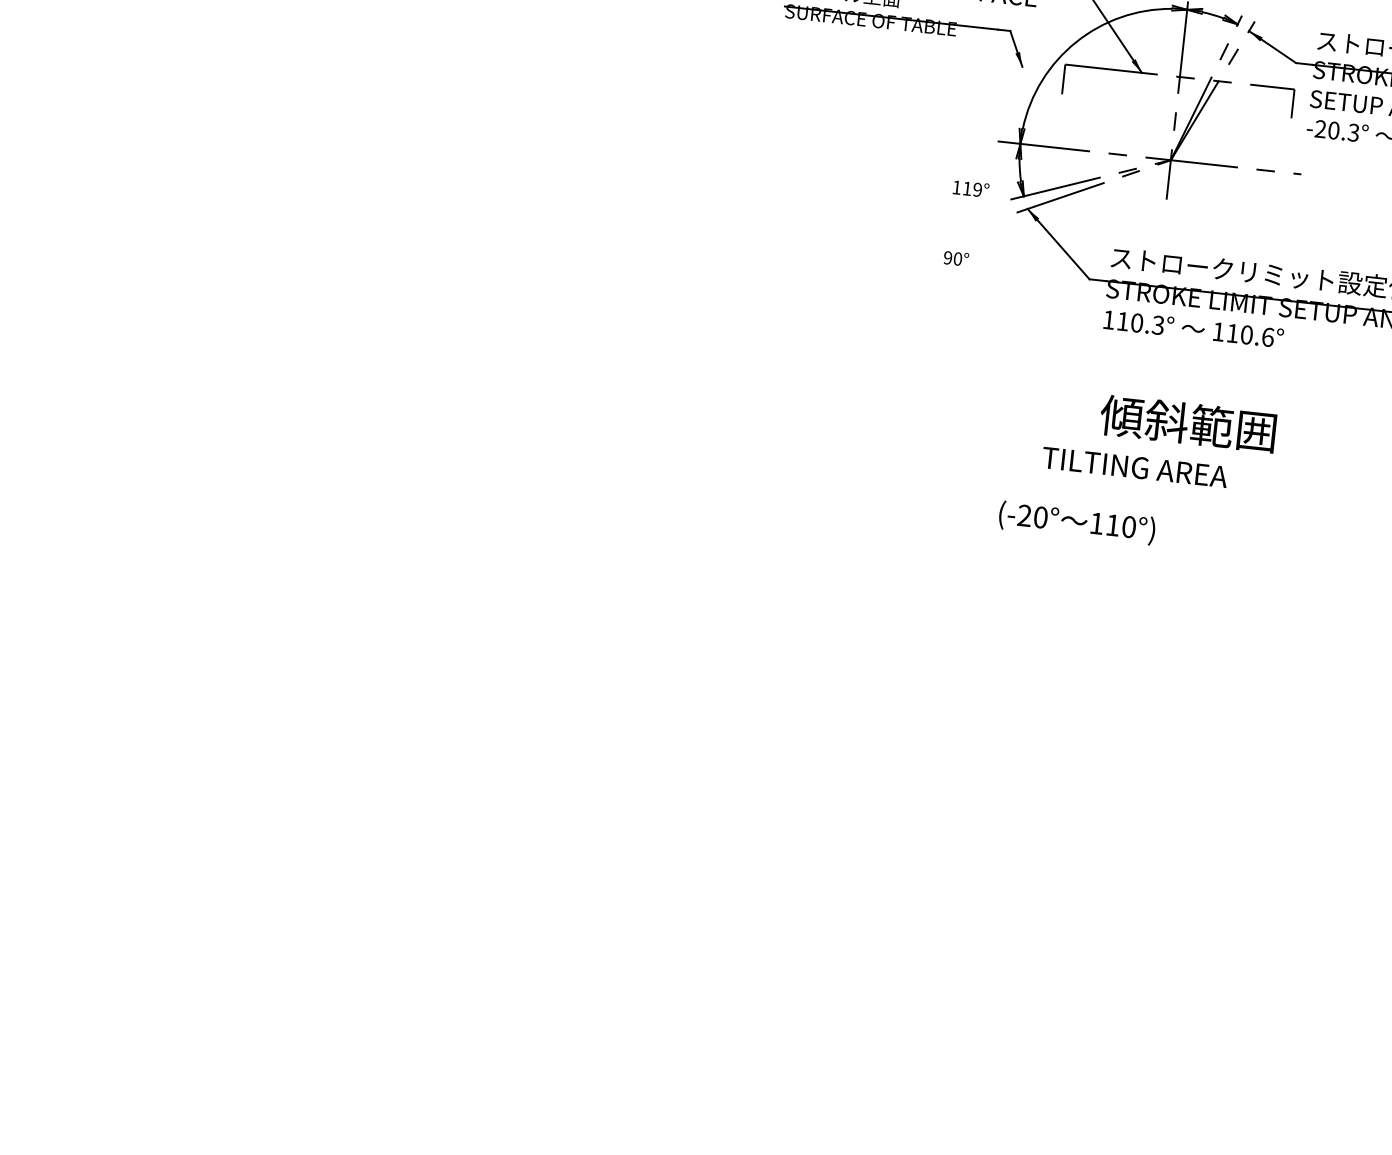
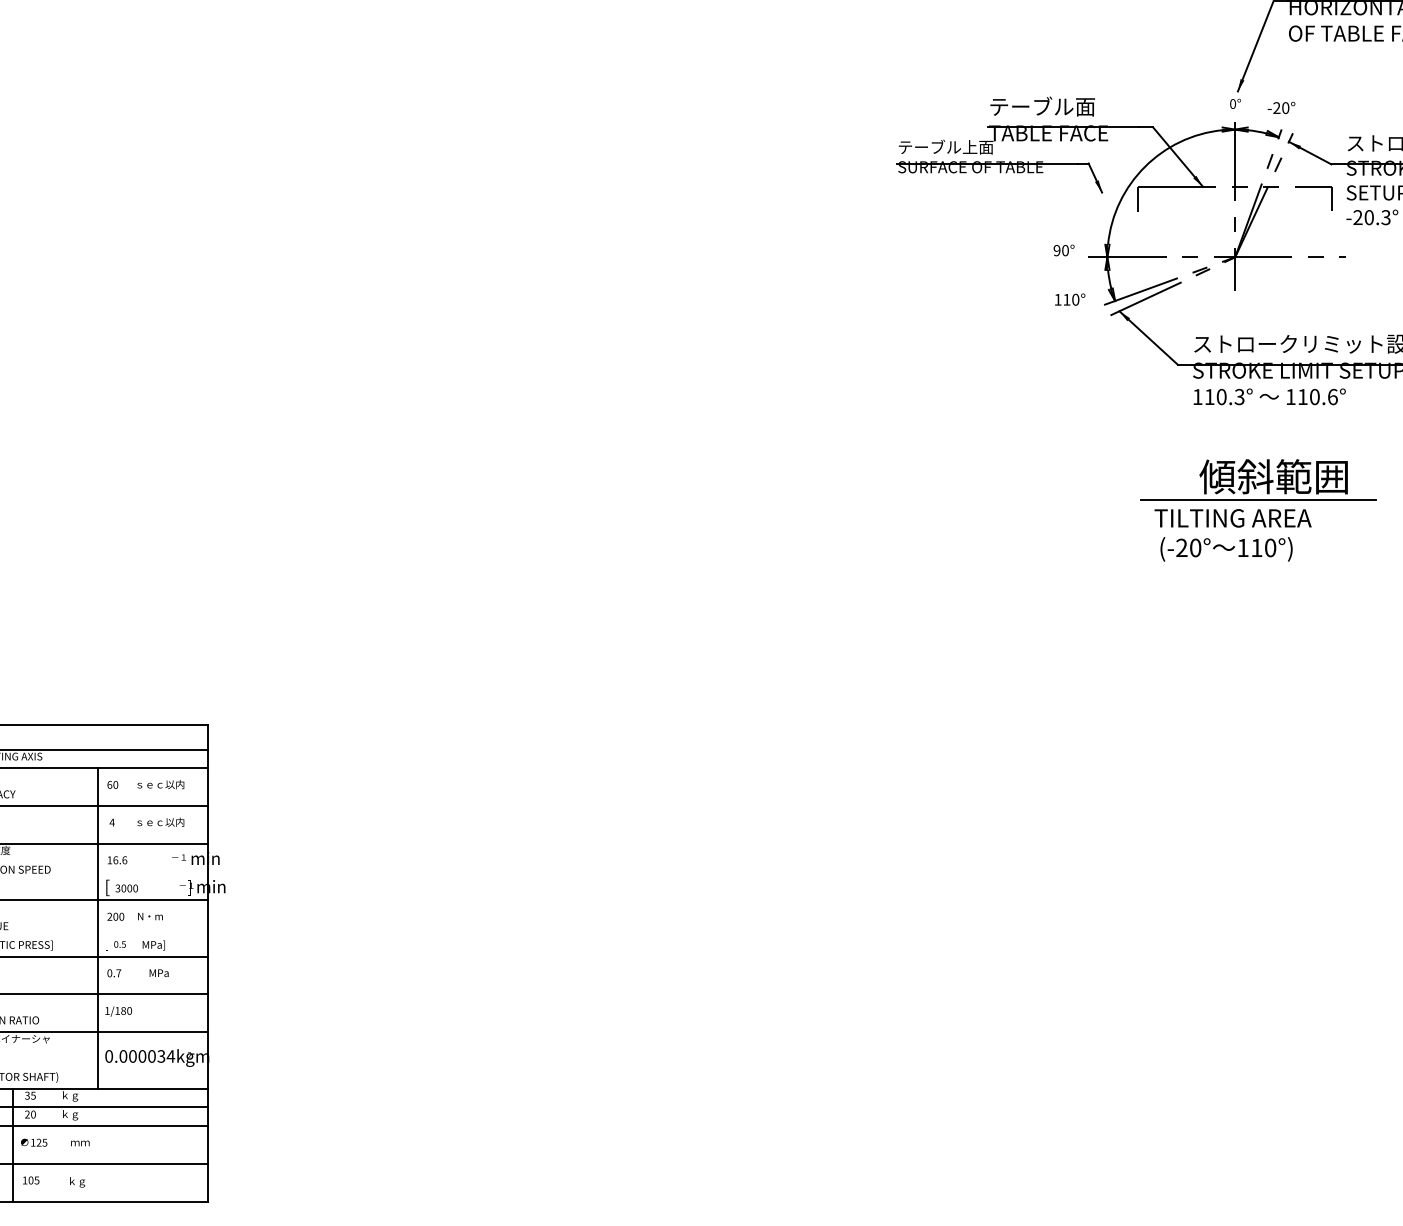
text: (977, 189) -> (1075, 299), 119° -> 110°
text: (955, 258) -> (1063, 250), moved
line: (1166, 449) -> (1257, 500), added
text: (1077, 523) -> (1226, 549), moved

